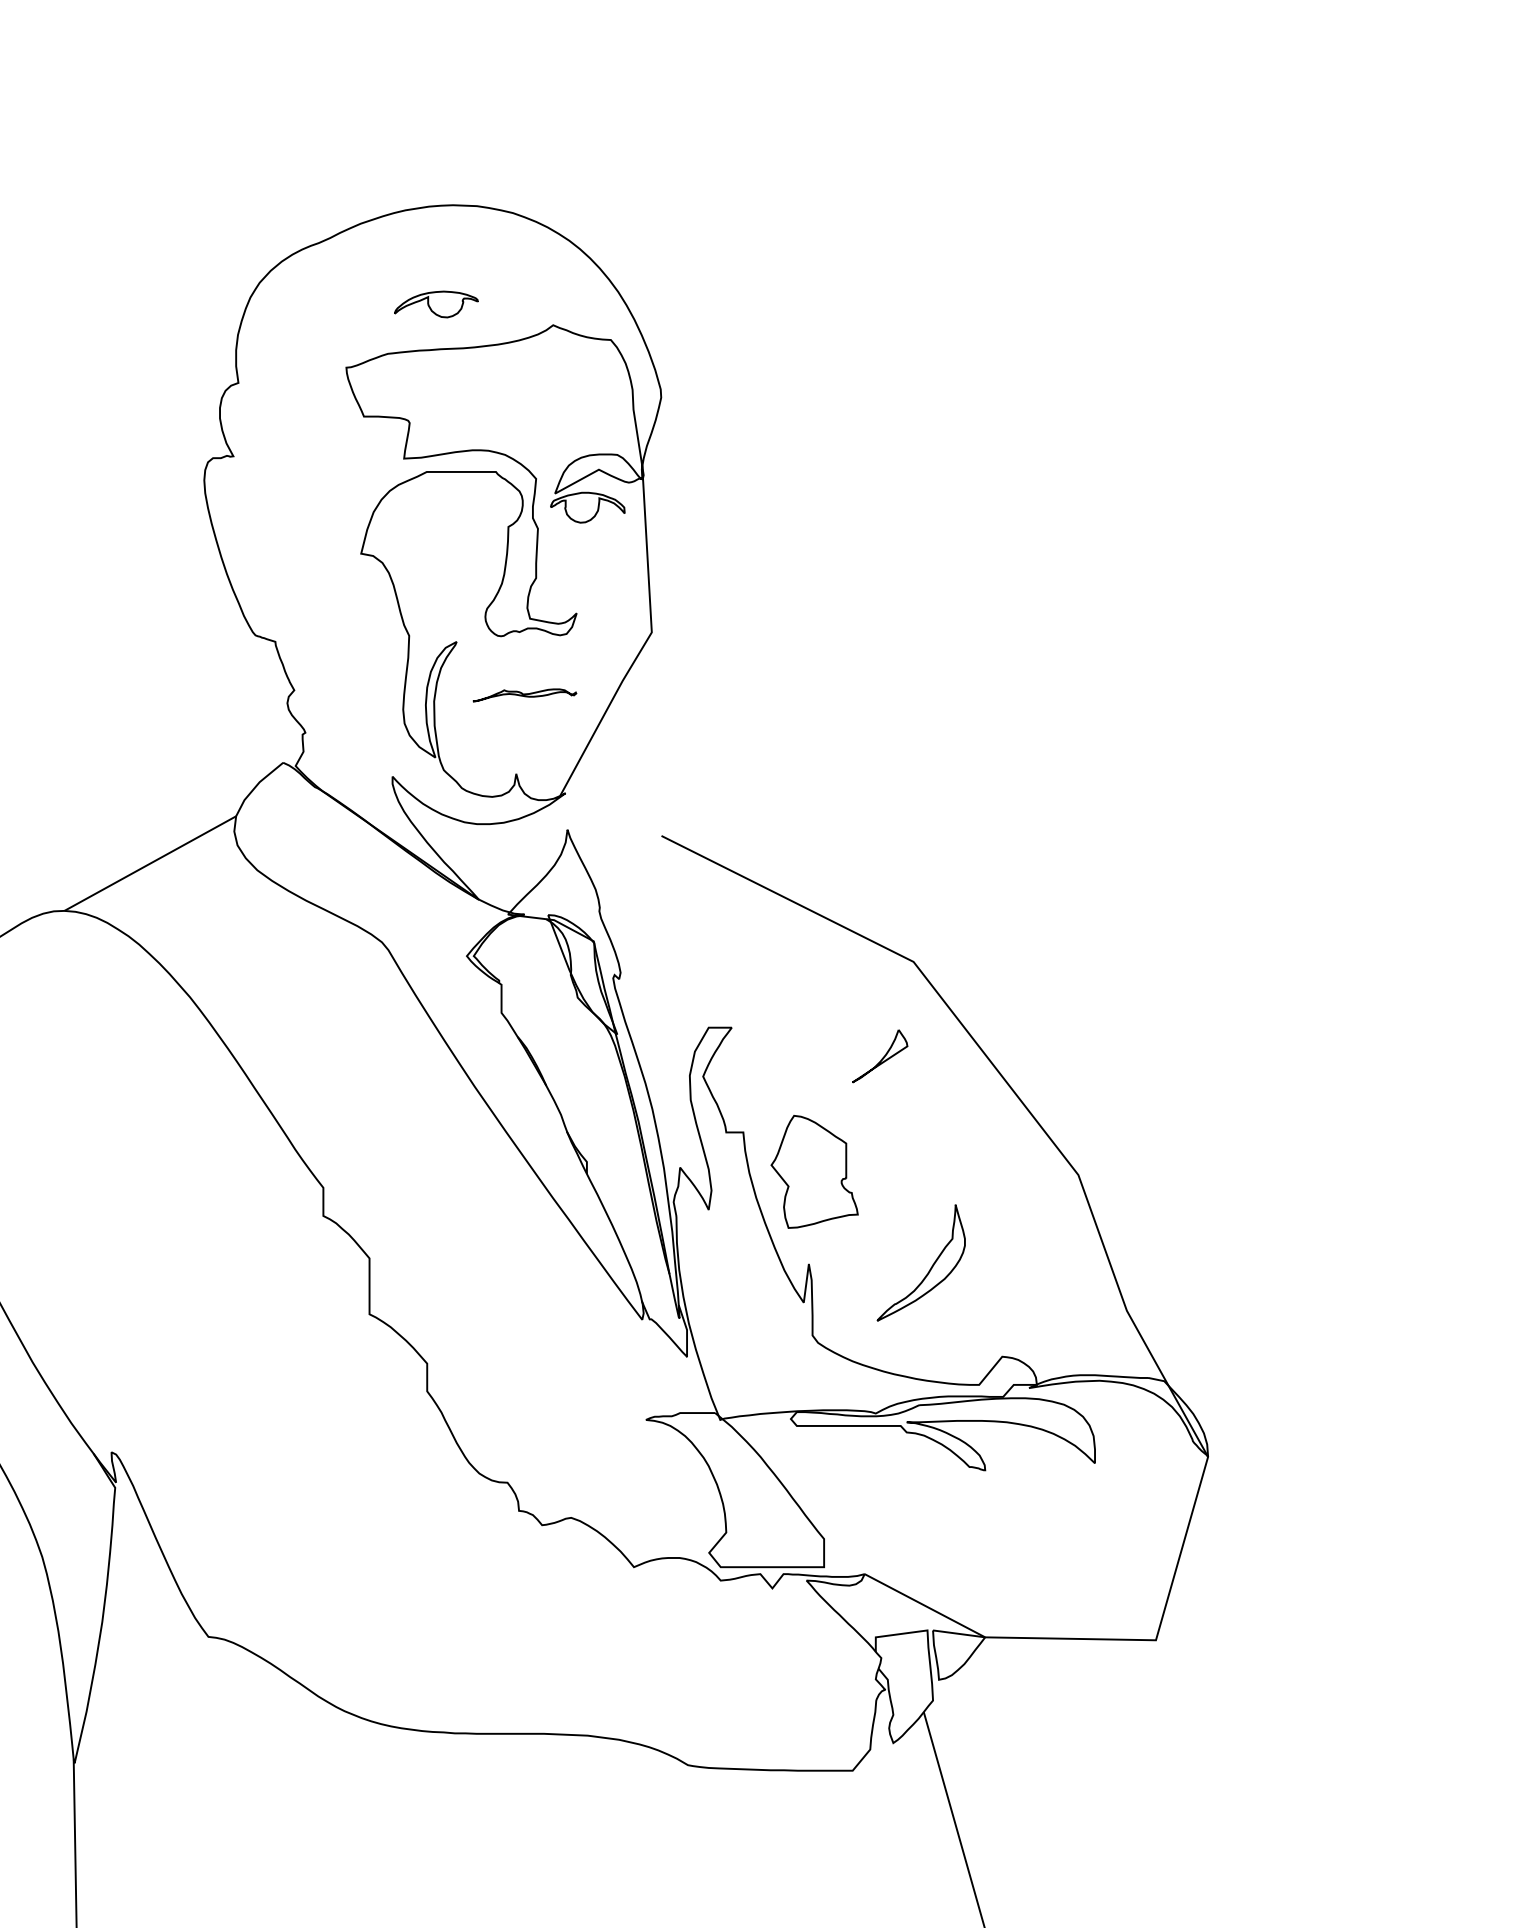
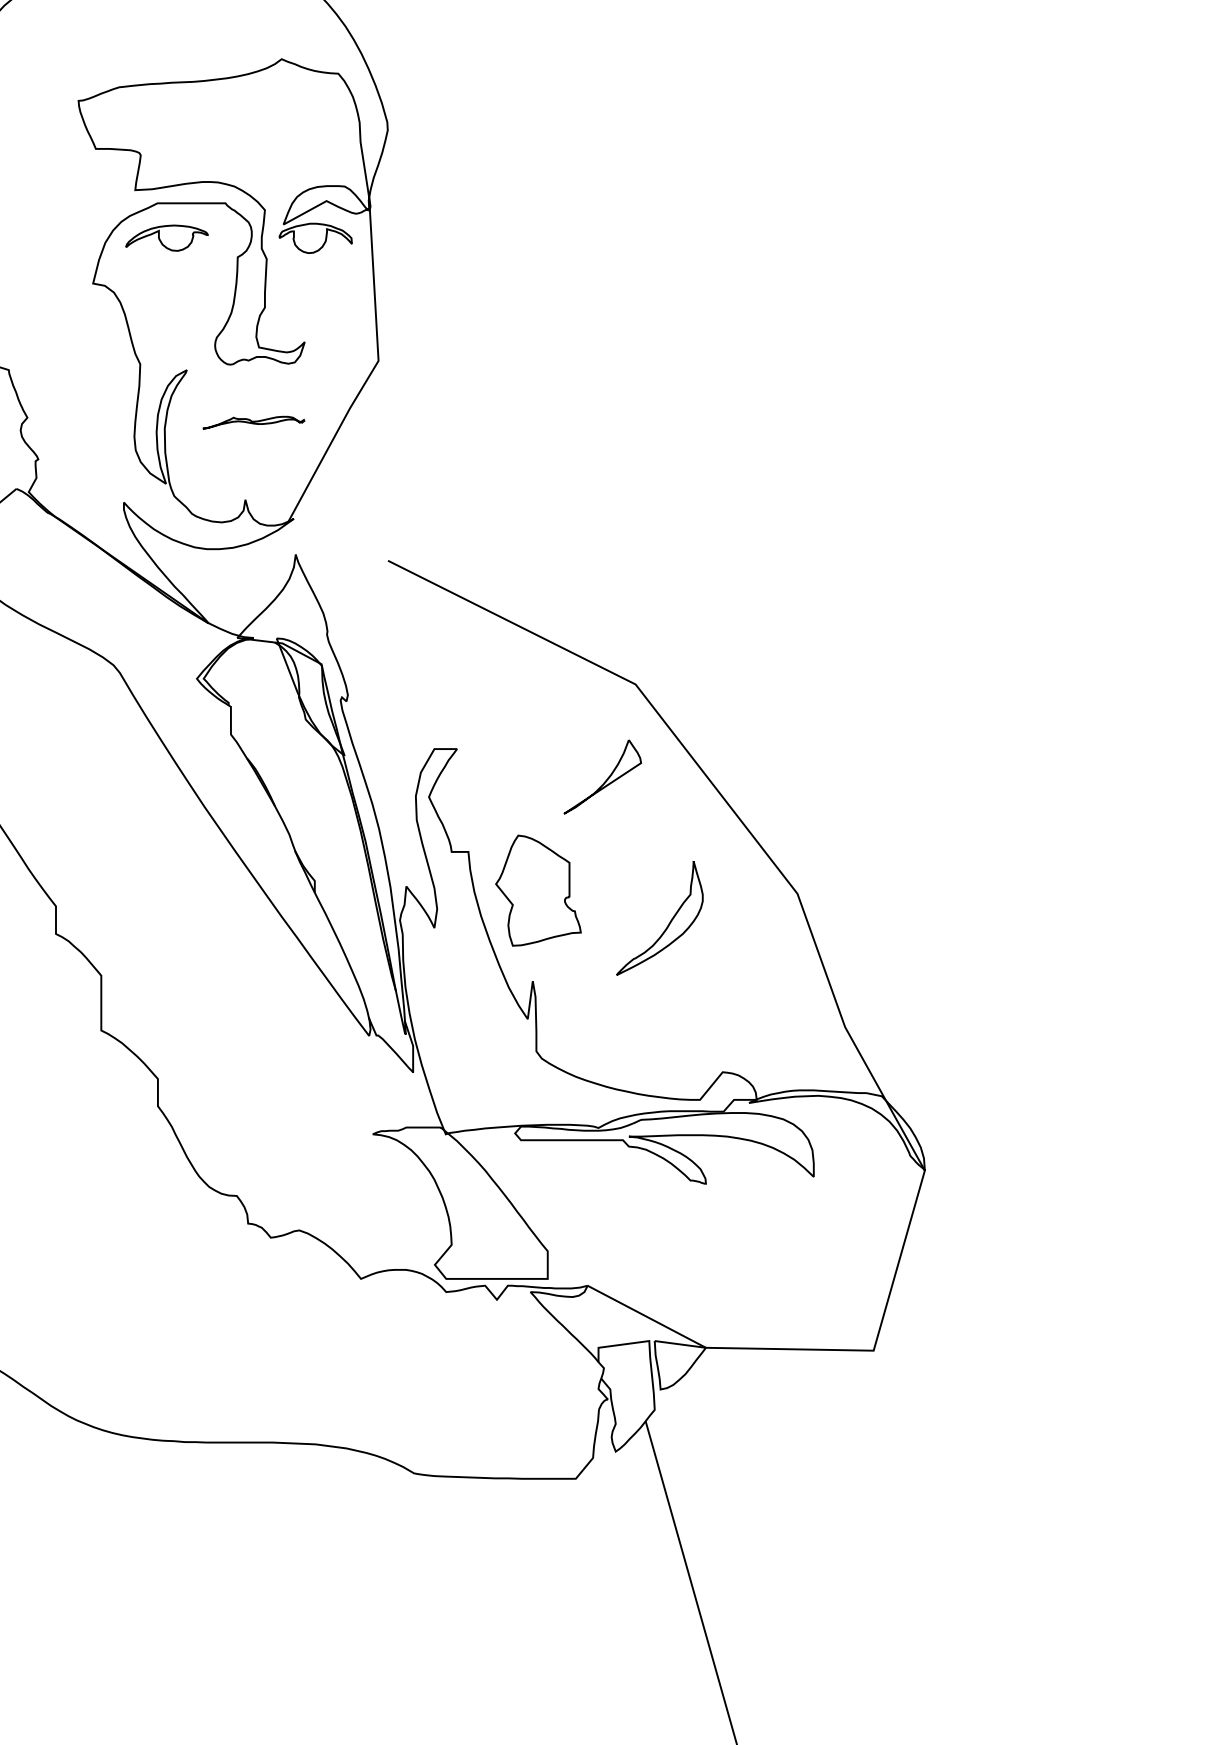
part: (436, 304) -> (167, 238), moved
part: (879, 1056) -> (602, 777), size x1.43
part: (930, 1267) -> (668, 922), moved

